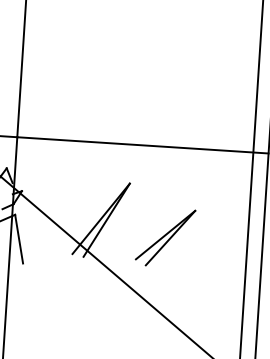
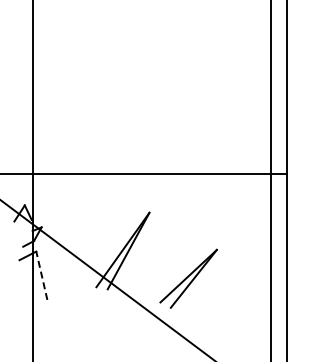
part: (165, 237) -> (188, 278), moved
line: (18, 238) -> (41, 275), solid -> dashed

